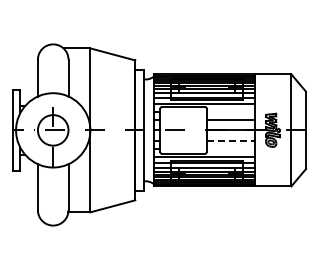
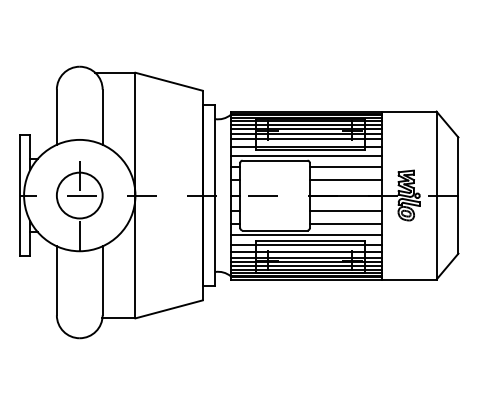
line: (230, 111) -> (345, 167), added
line: (230, 140) -> (345, 210), dashed -> solid
line: (230, 149) -> (345, 224), added

